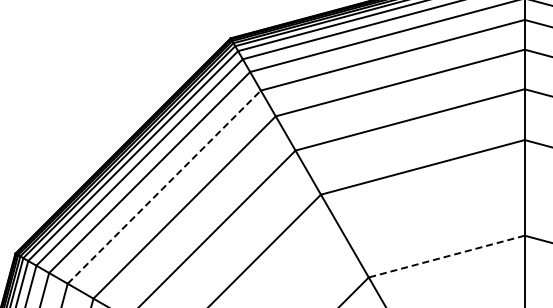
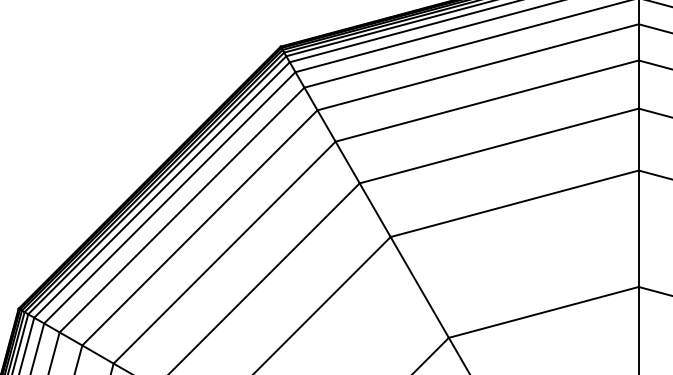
line: (164, 187) -> (200, 228), dashed -> solid
line: (446, 256) -> (543, 312), dashed -> solid

